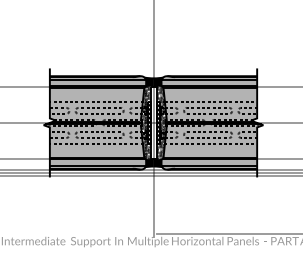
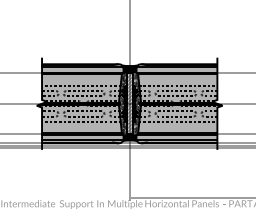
hatch: (153, 122) -> (129, 103), added

